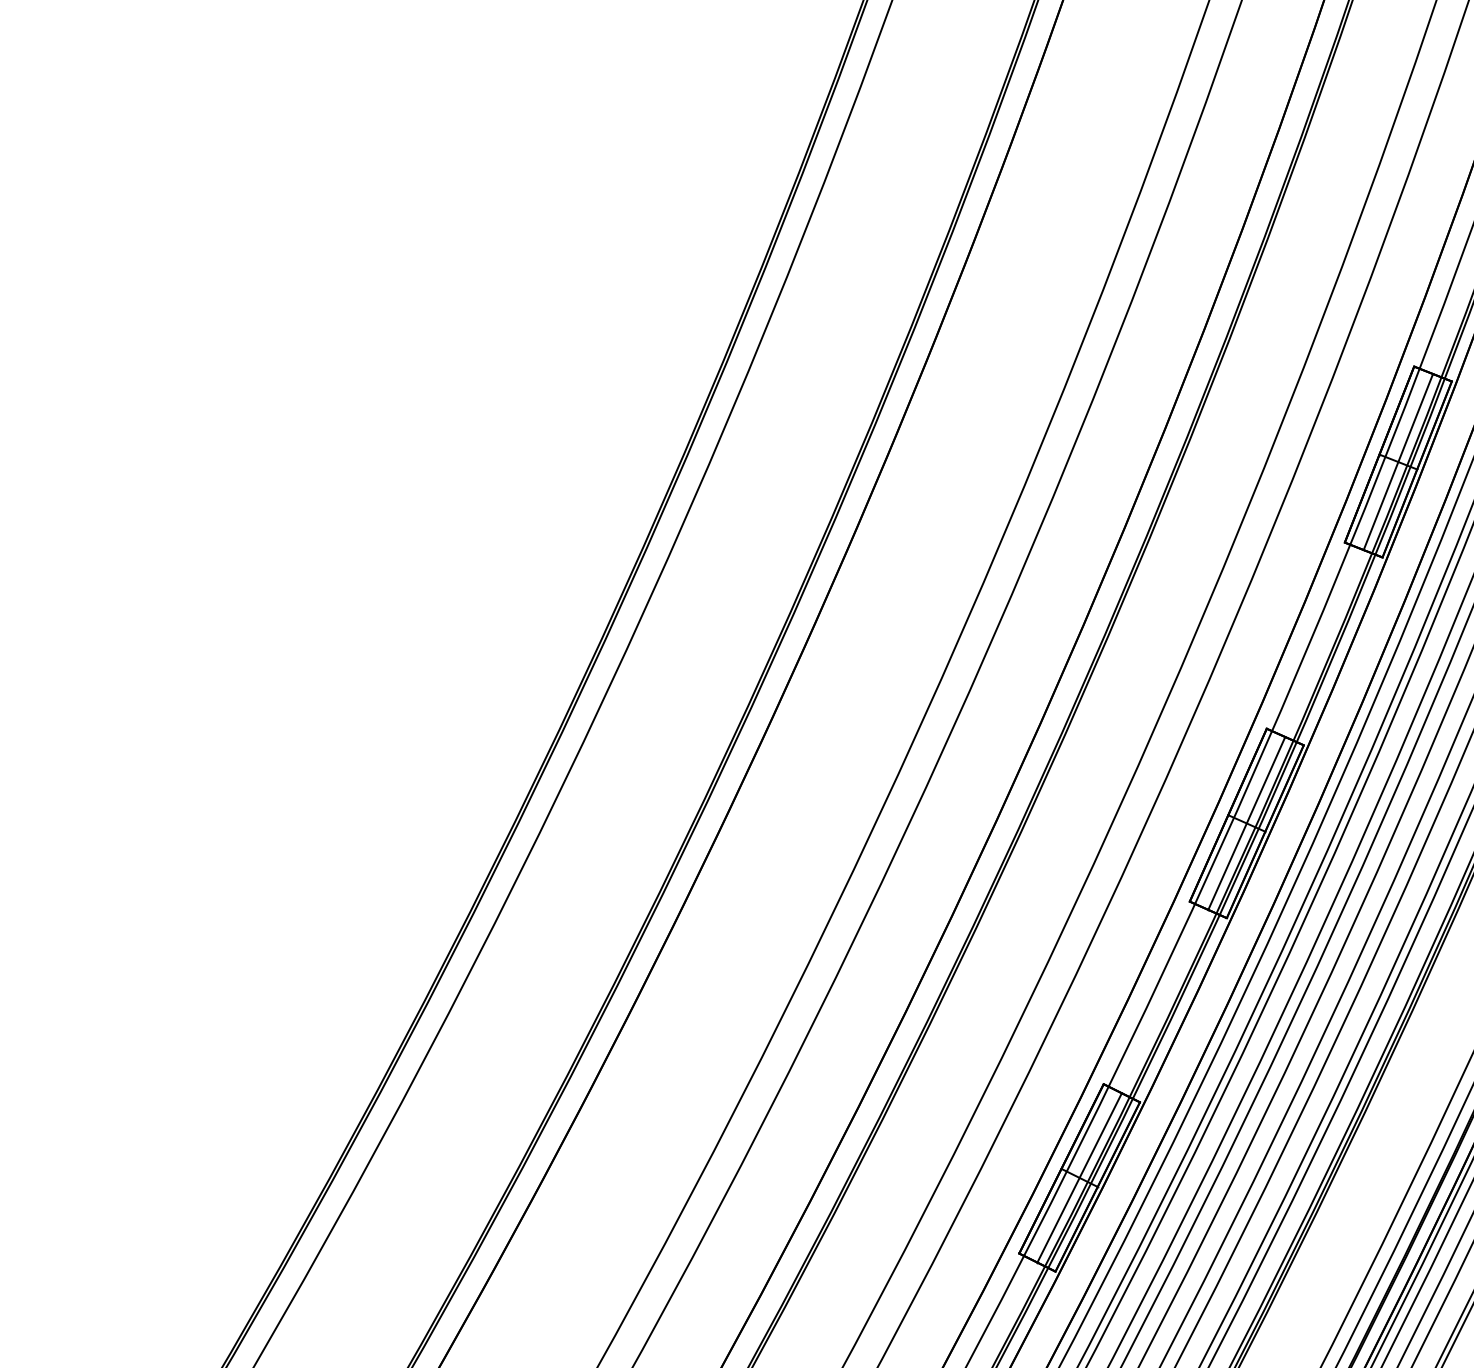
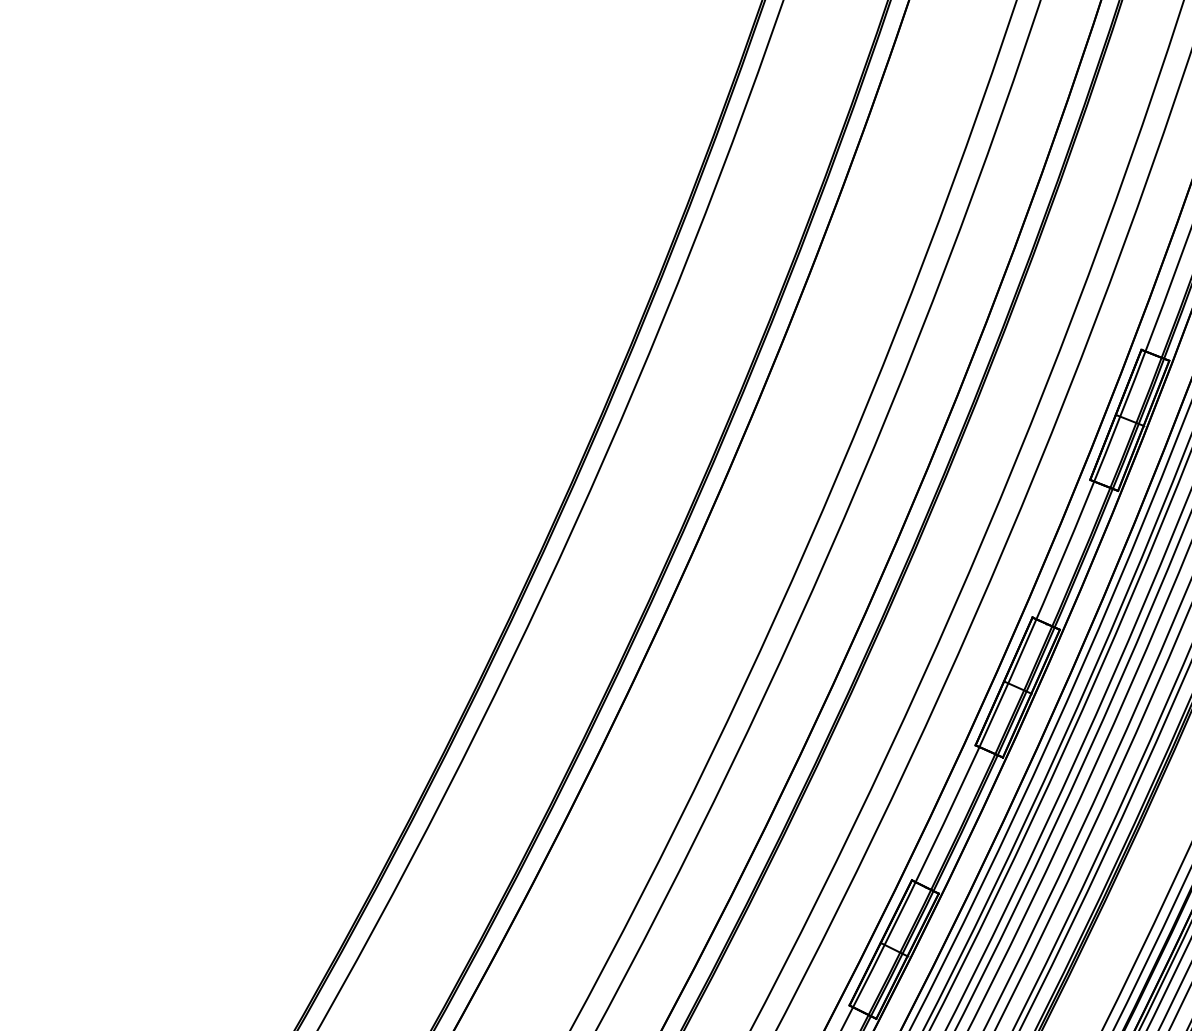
line: (1397, 462) -> (1129, 420), removed
line: (1246, 823) -> (1017, 687), removed
line: (1078, 1177) -> (893, 949), removed

